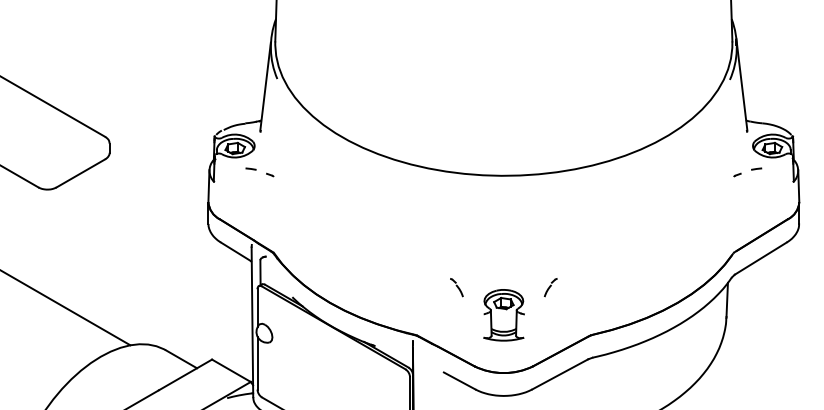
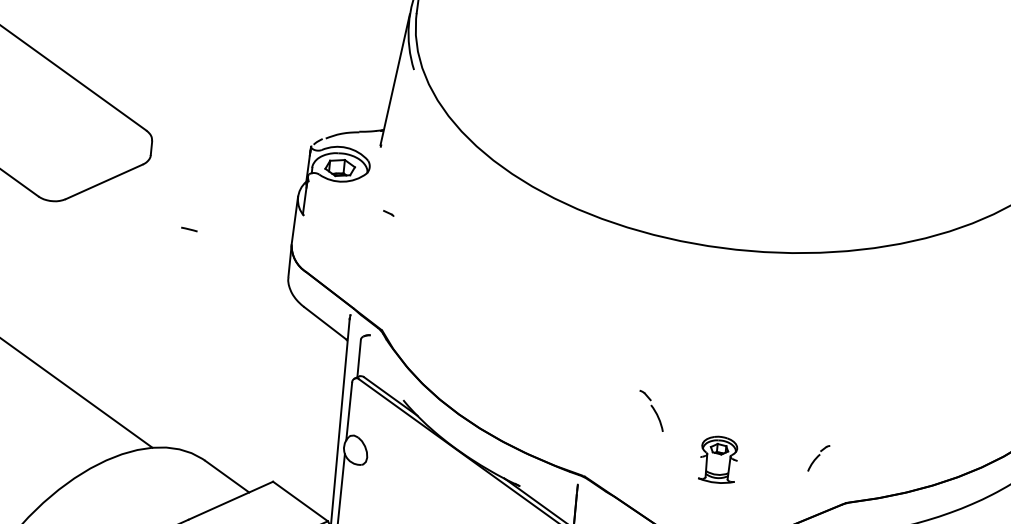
arc: (250, 168) -> (188, 228), moved
part: (456, 287) -> (651, 410), size x1.4
part: (550, 287) -> (818, 457), moved
part: (503, 315) -> (717, 459), size x0.6

